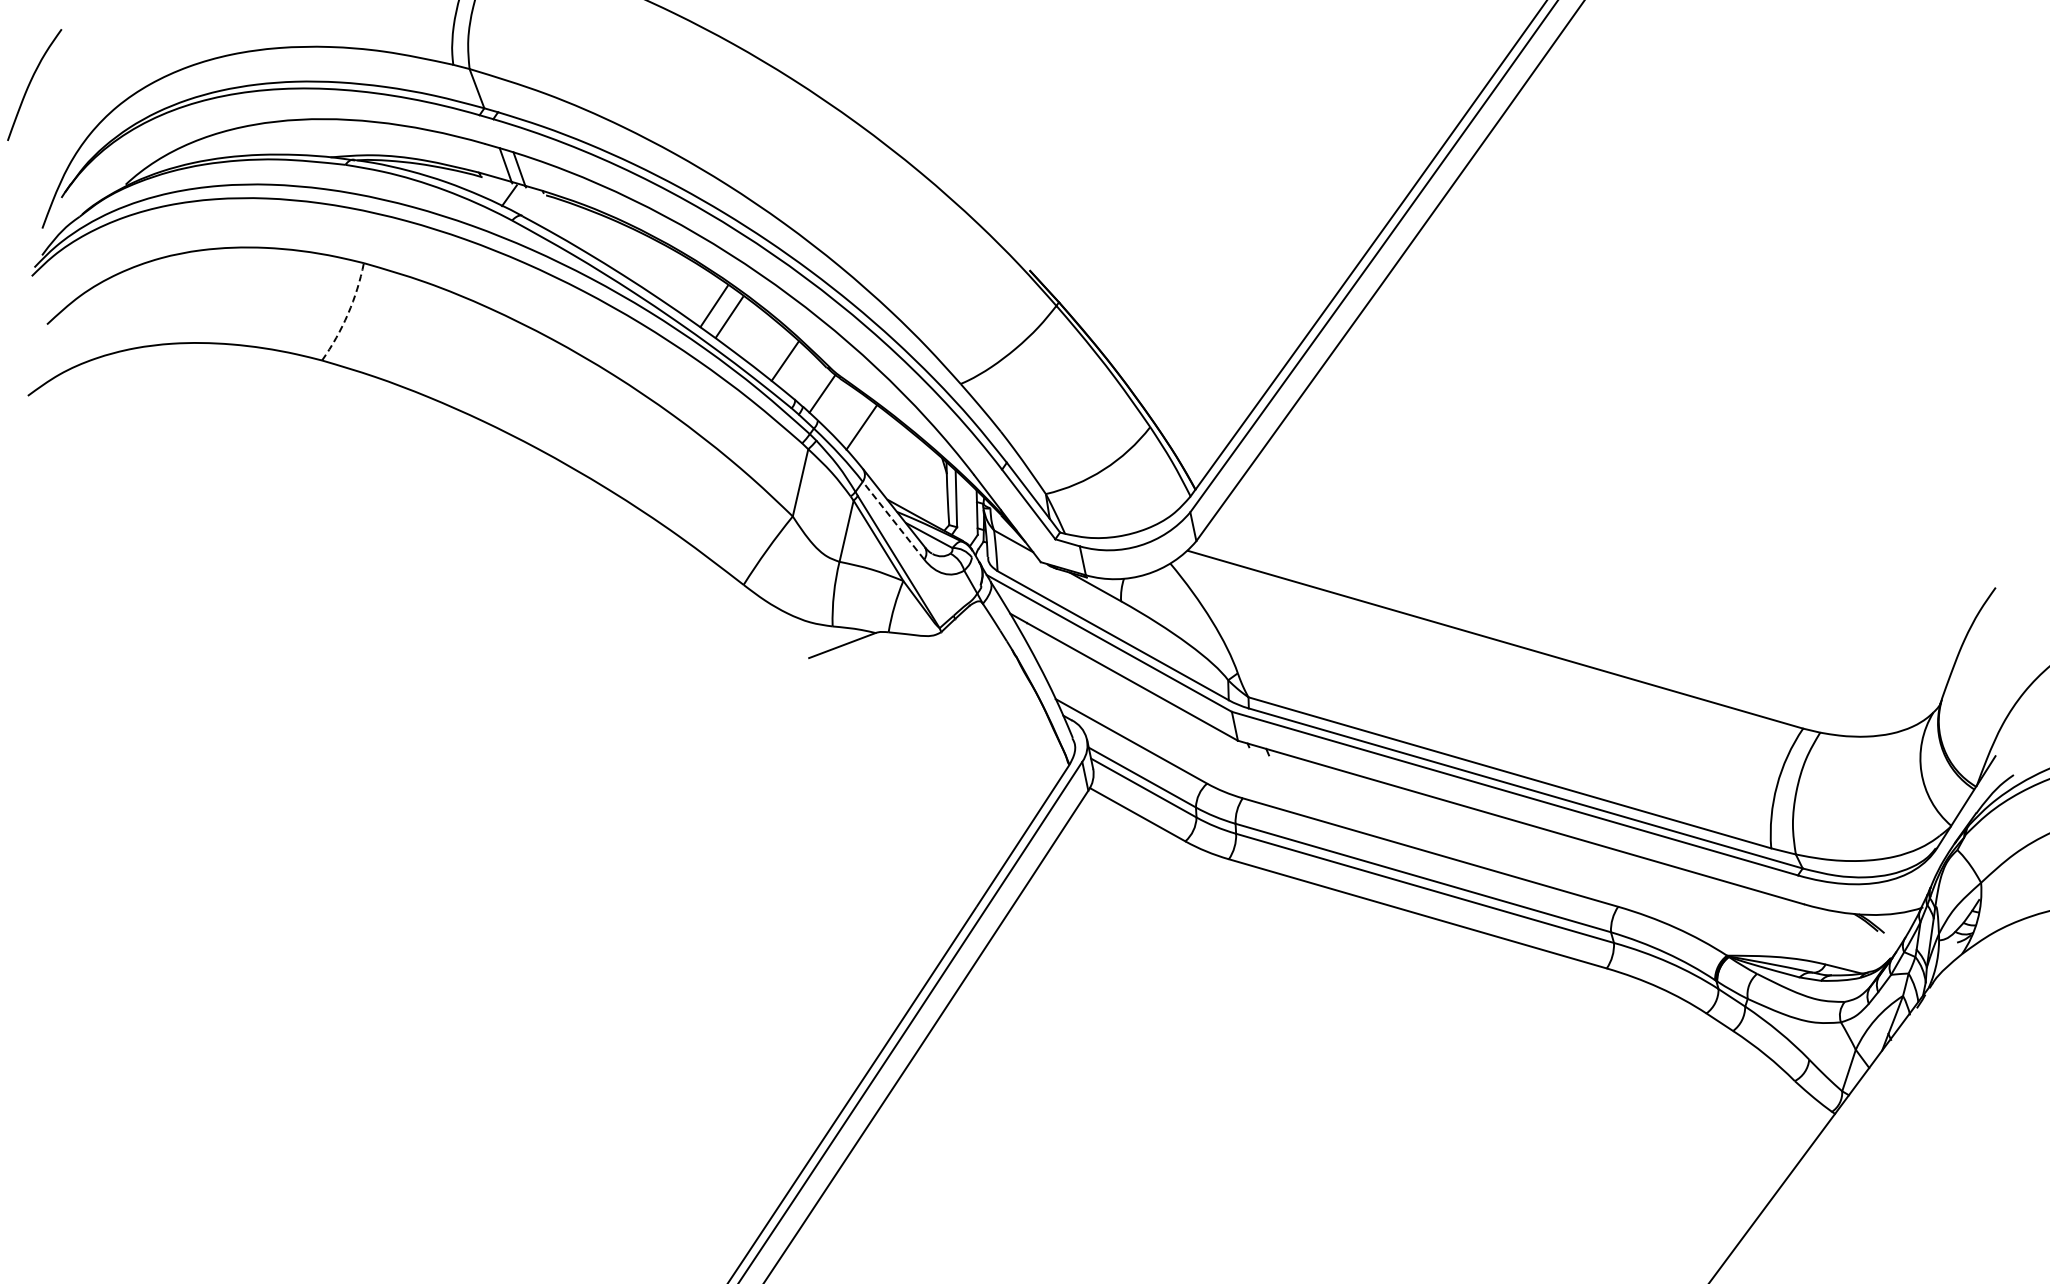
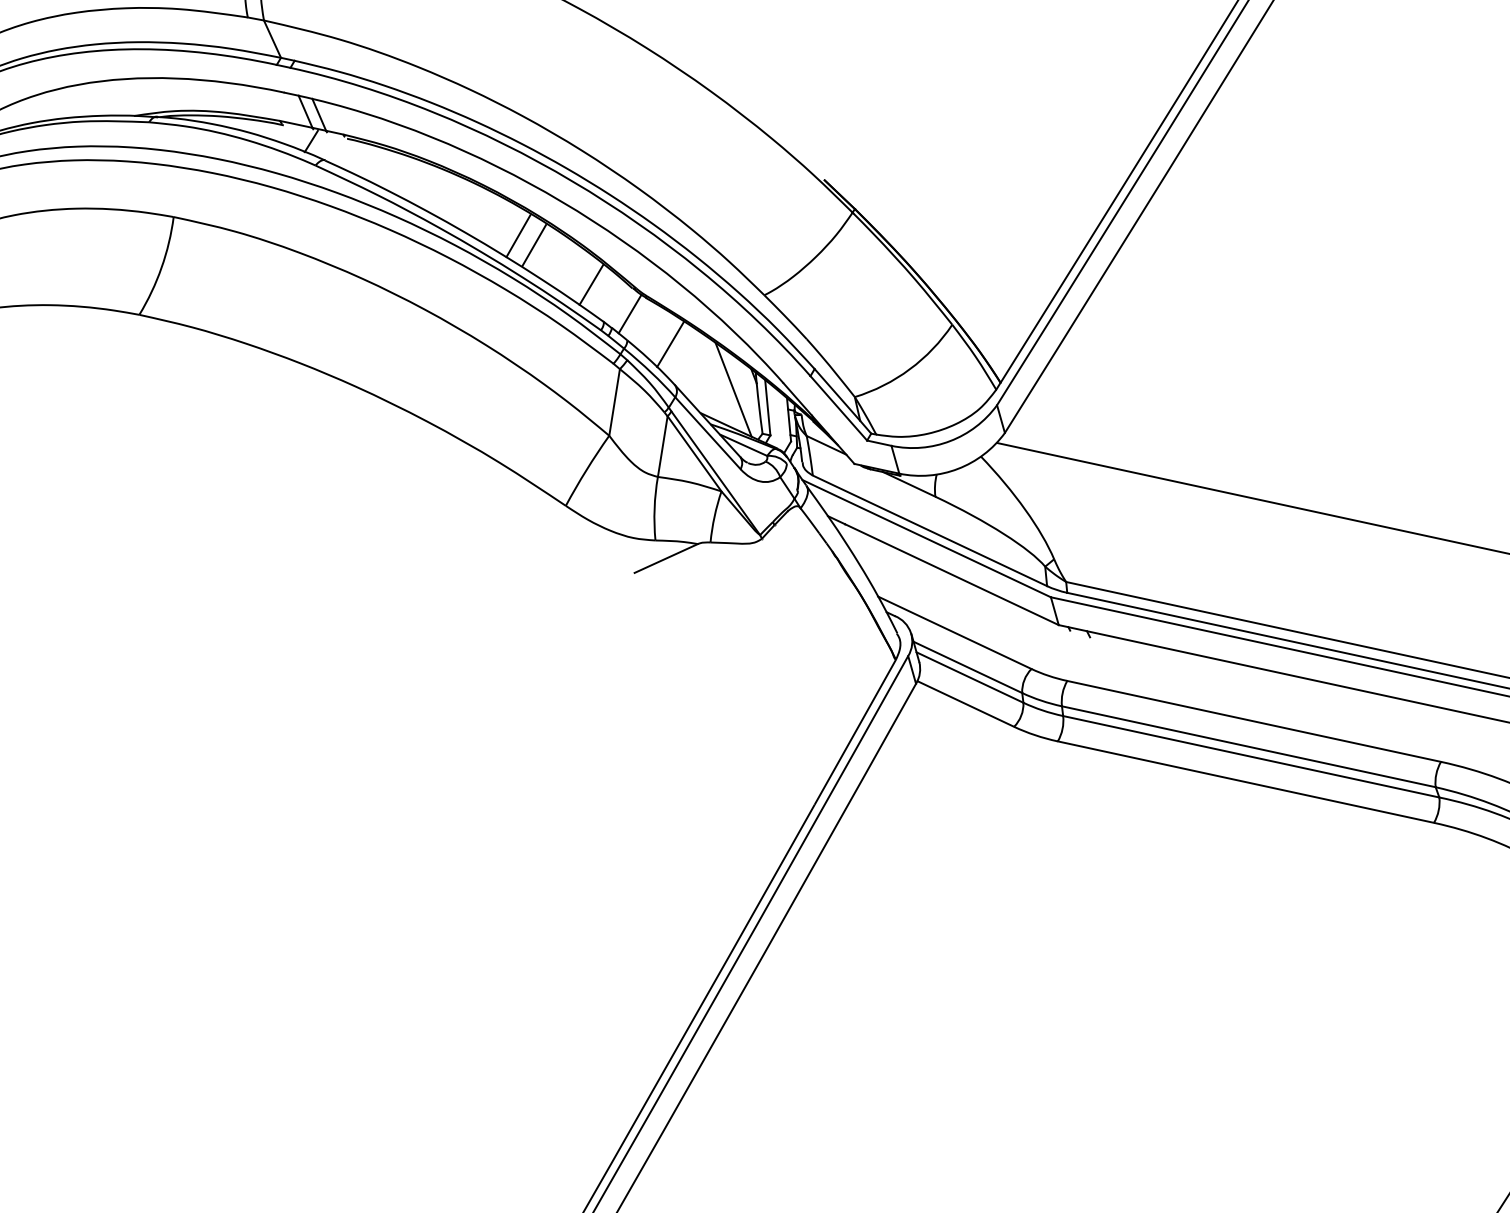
arc: (348, 314) -> (162, 268), dashed -> solid
line: (922, 478) -> (733, 390), added
line: (893, 520) -> (707, 433), dashed -> solid

